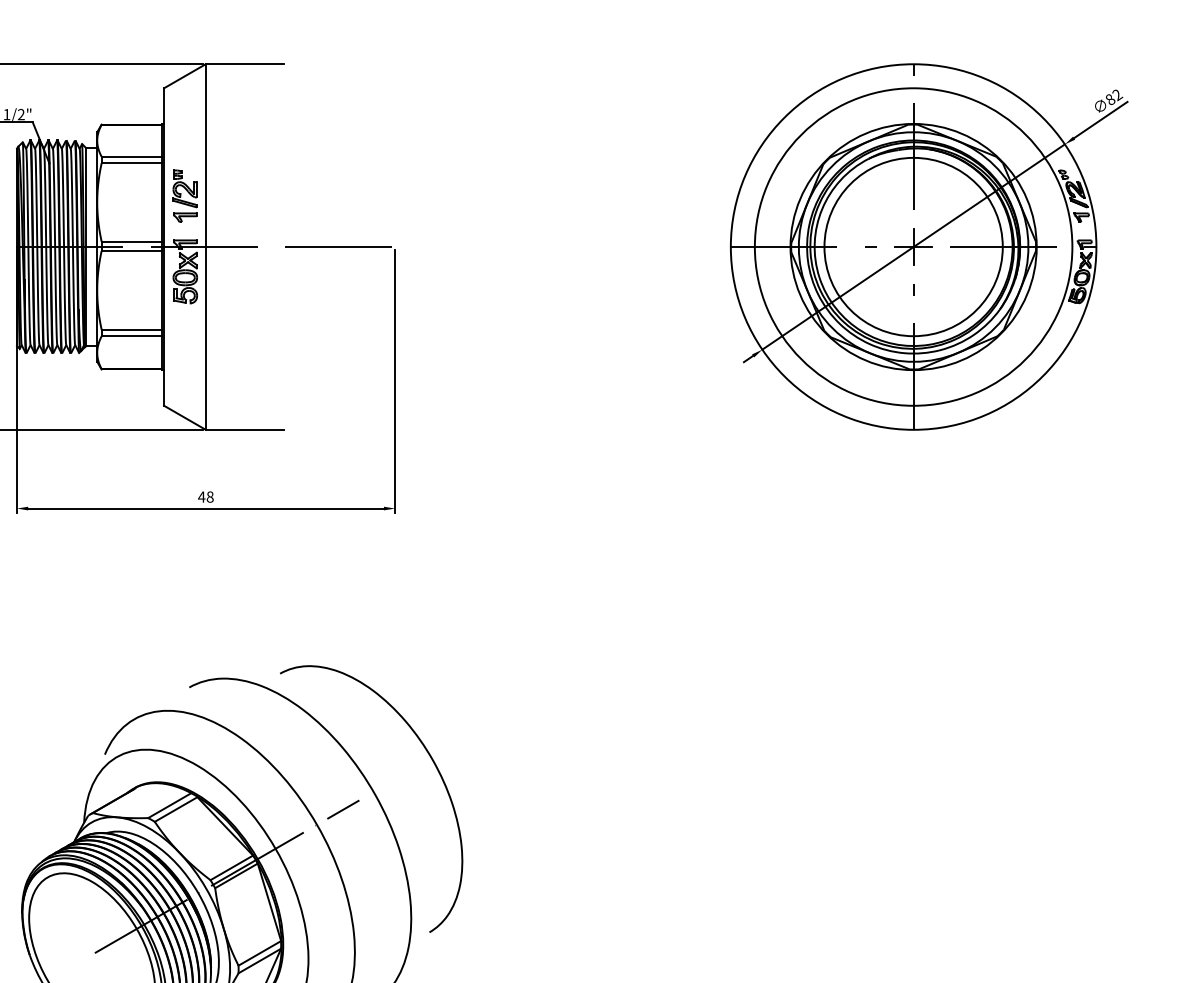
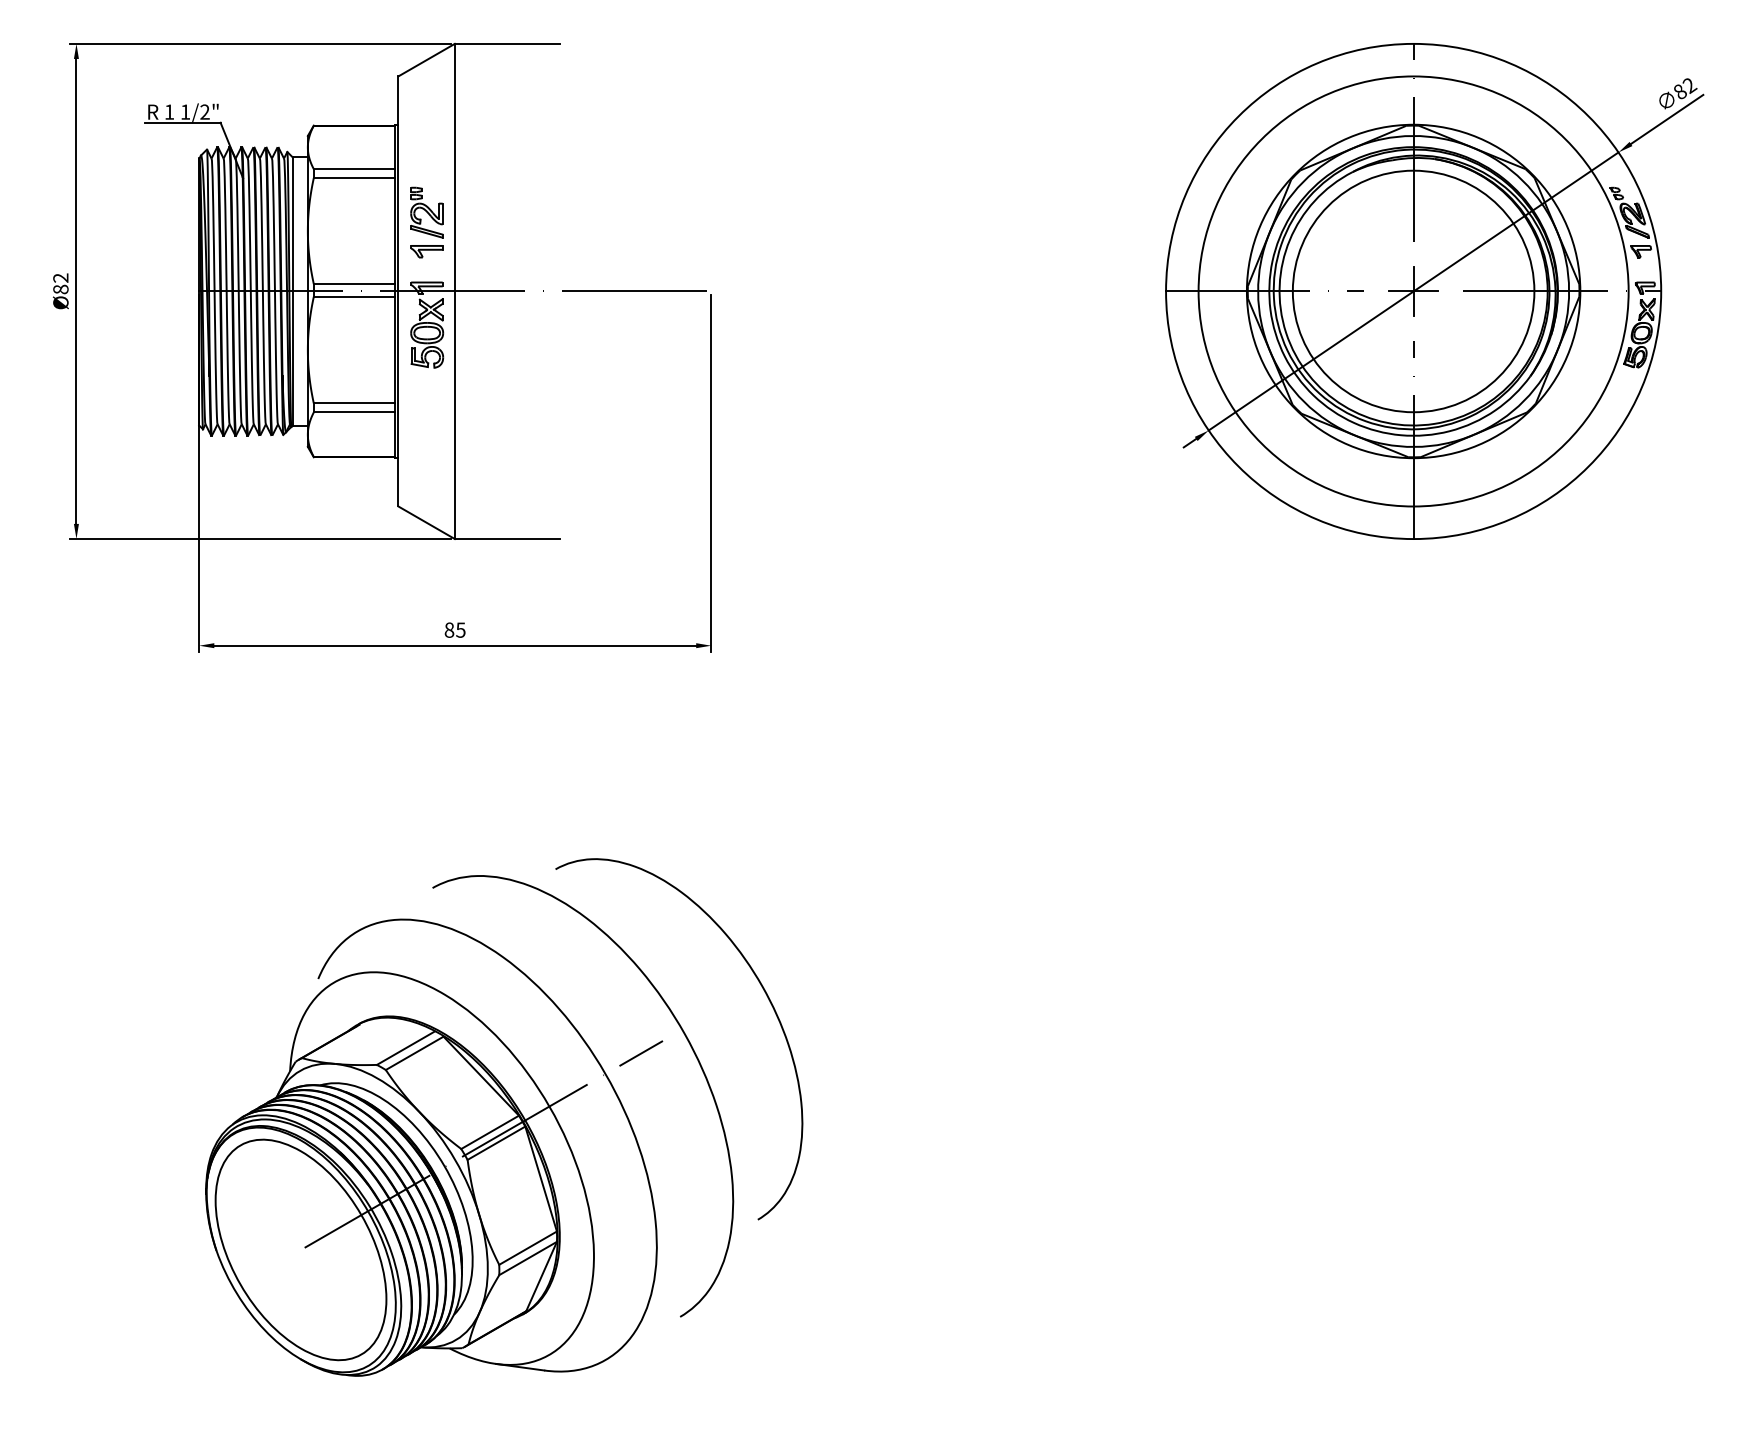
text: (205, 496) -> (454, 629), 48 -> 85

